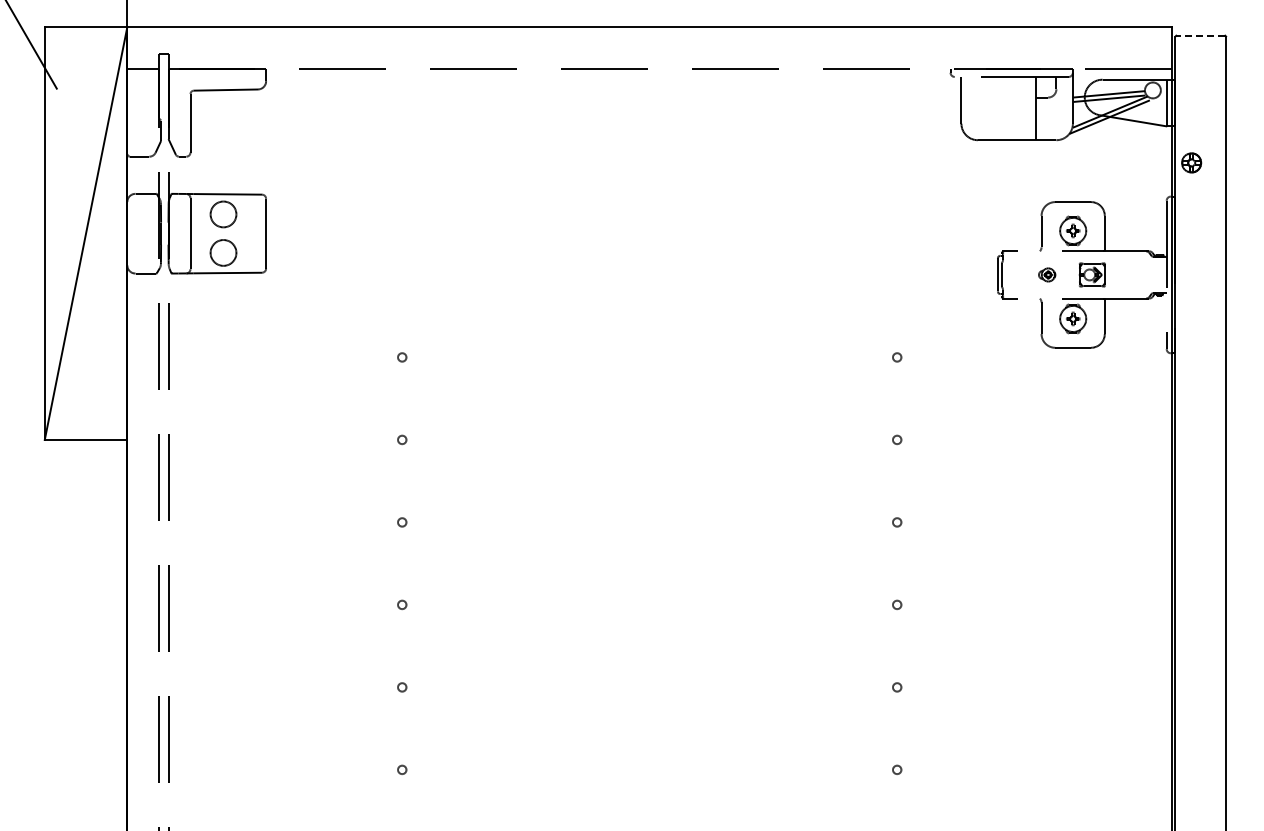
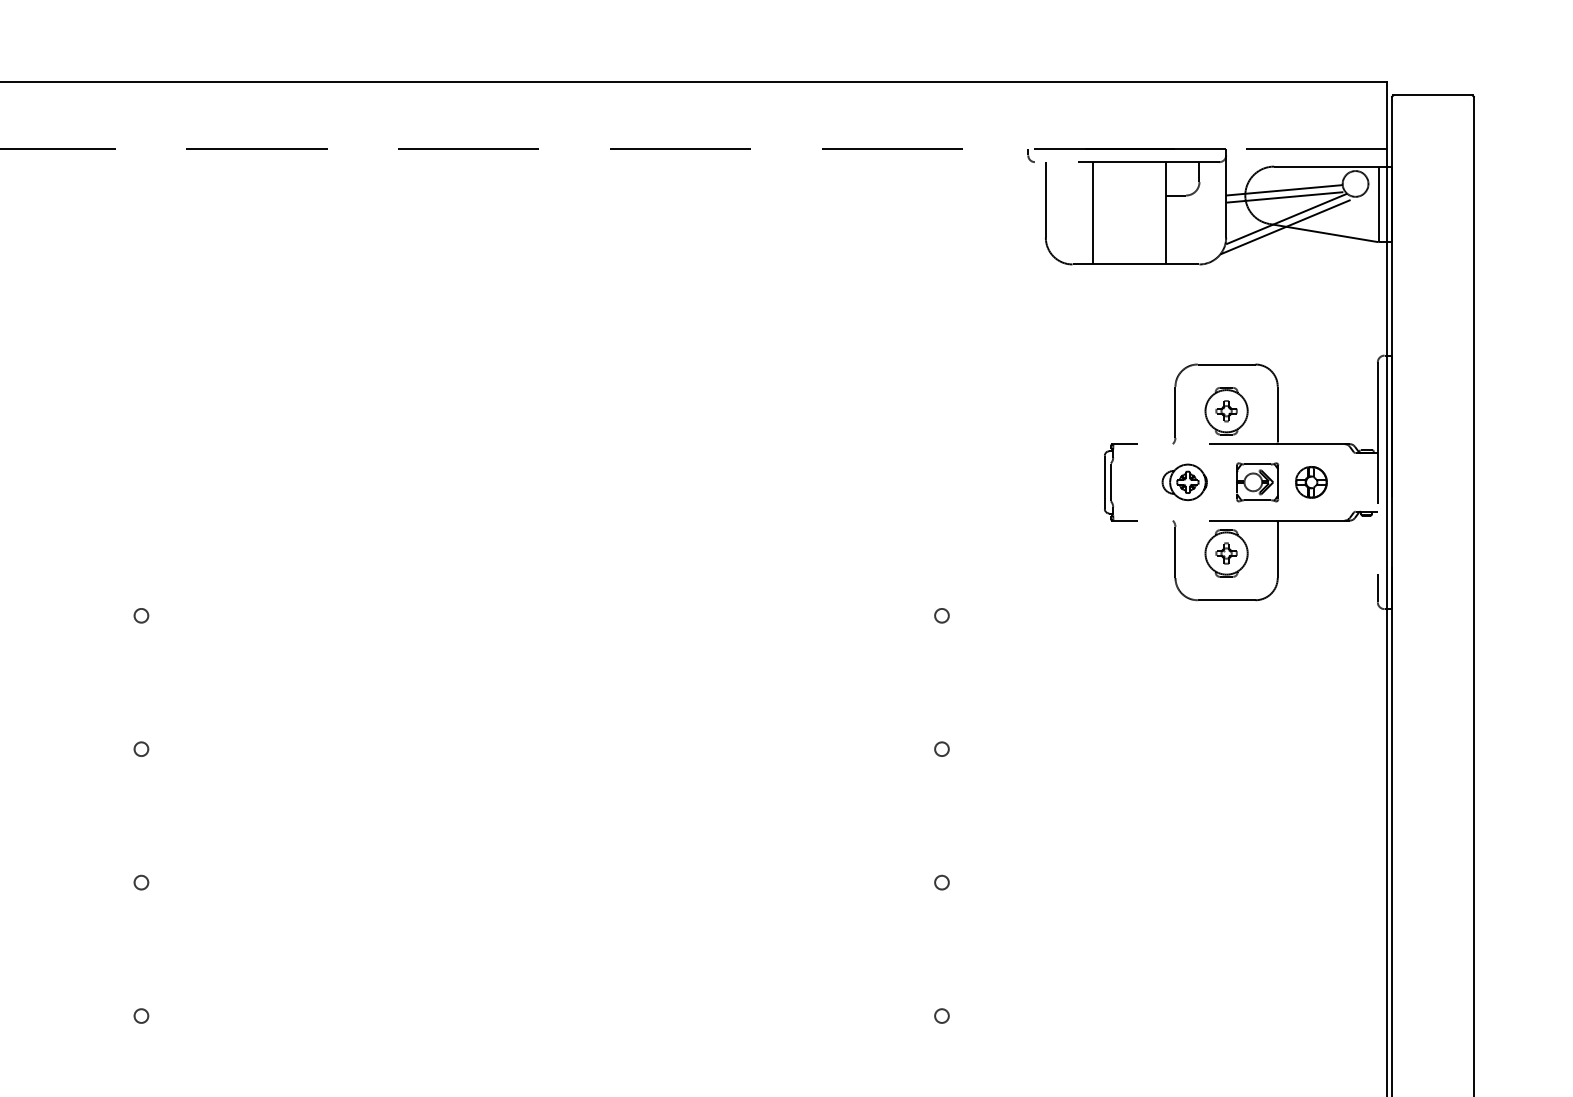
line: (1200, 35) -> (1432, 95), dashed -> solid
line: (990, 108) -> (1092, 213), added
part: (1191, 162) -> (1311, 481), moved
part: (1046, 274) -> (1183, 481), size x1.67

